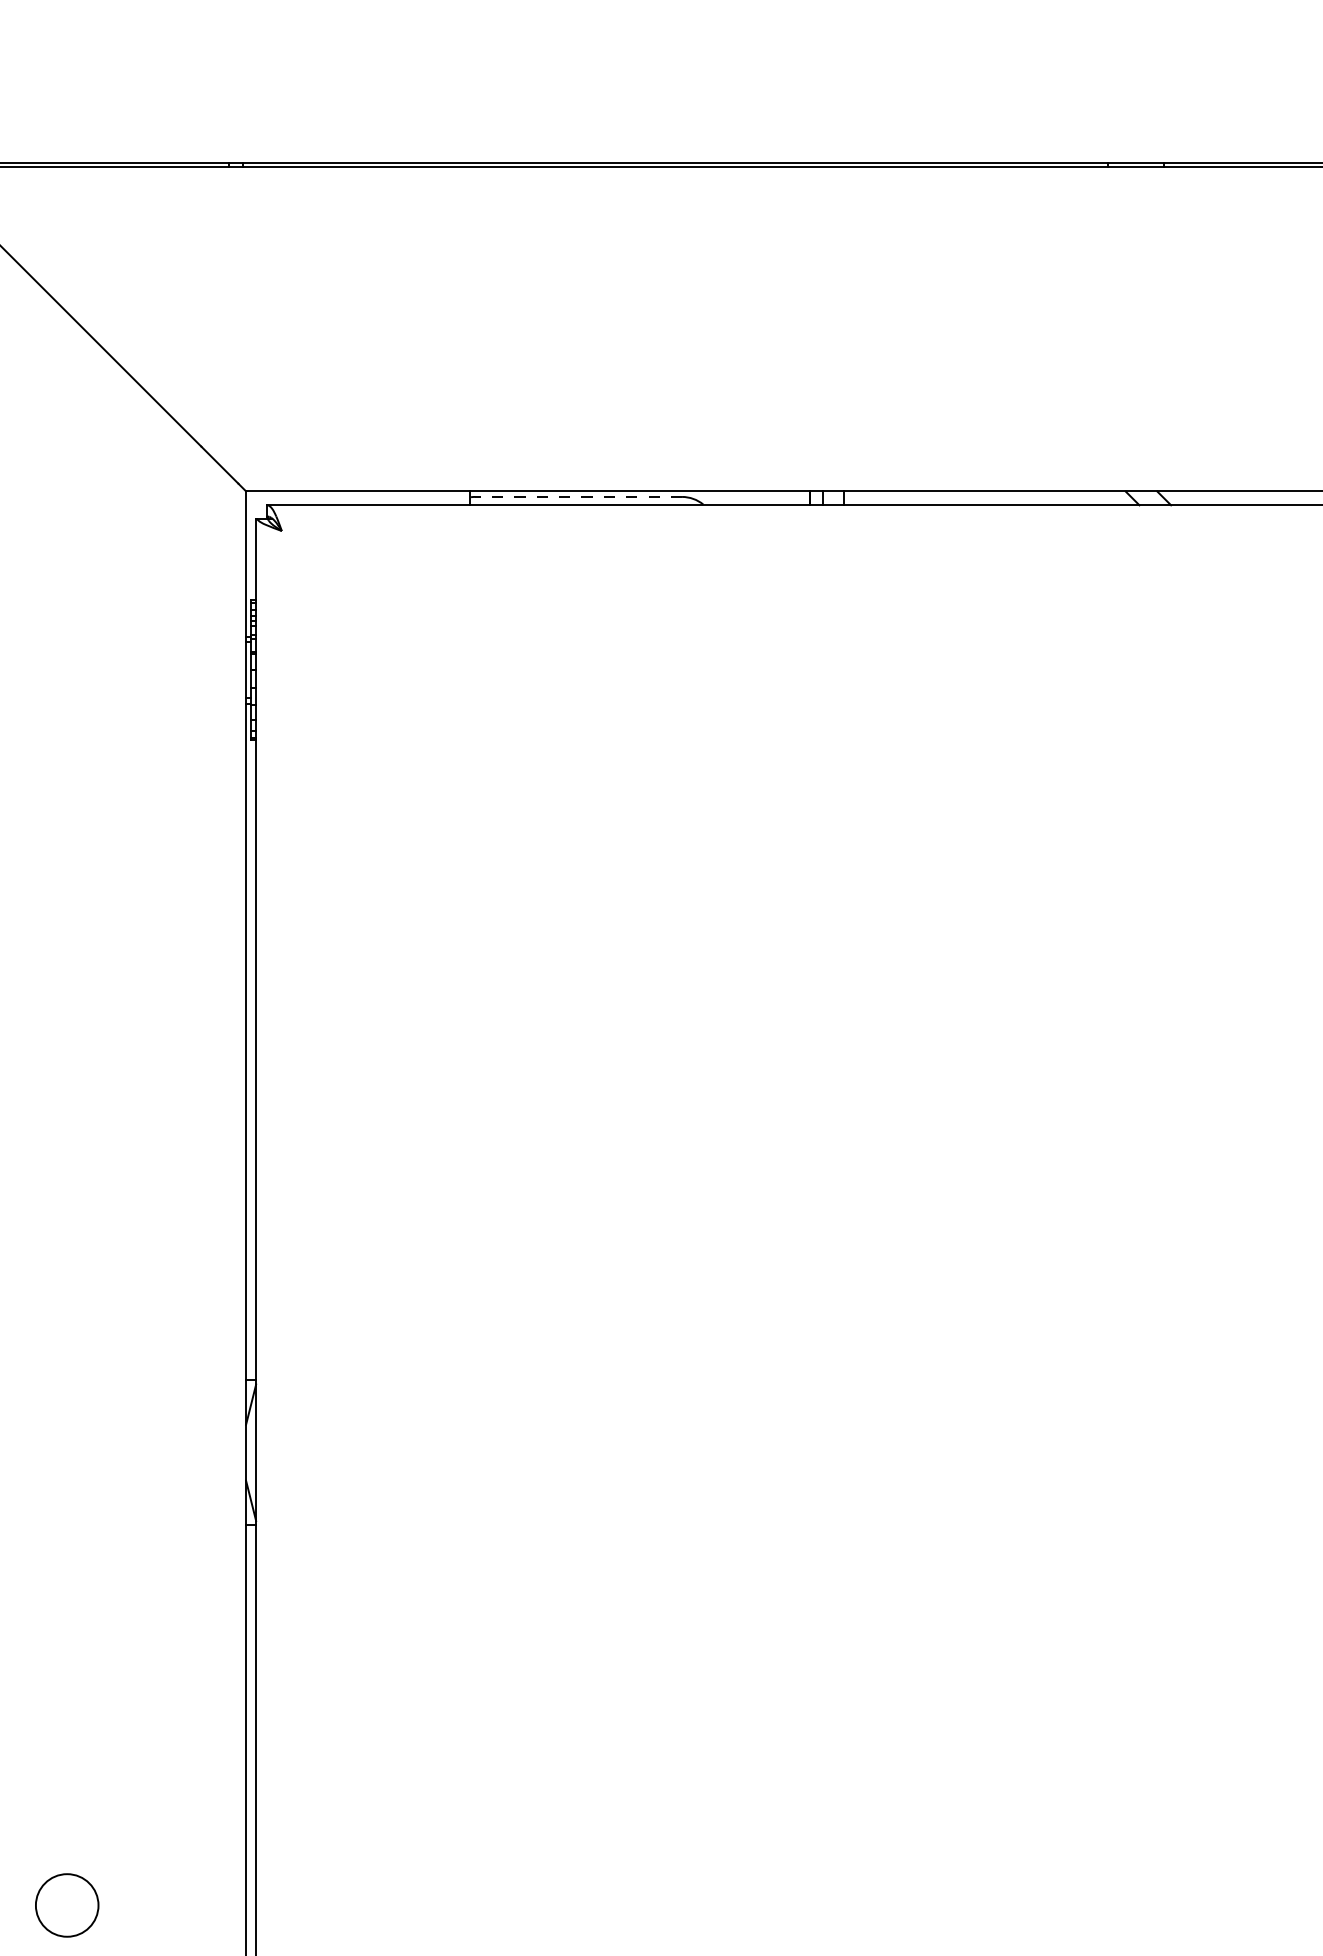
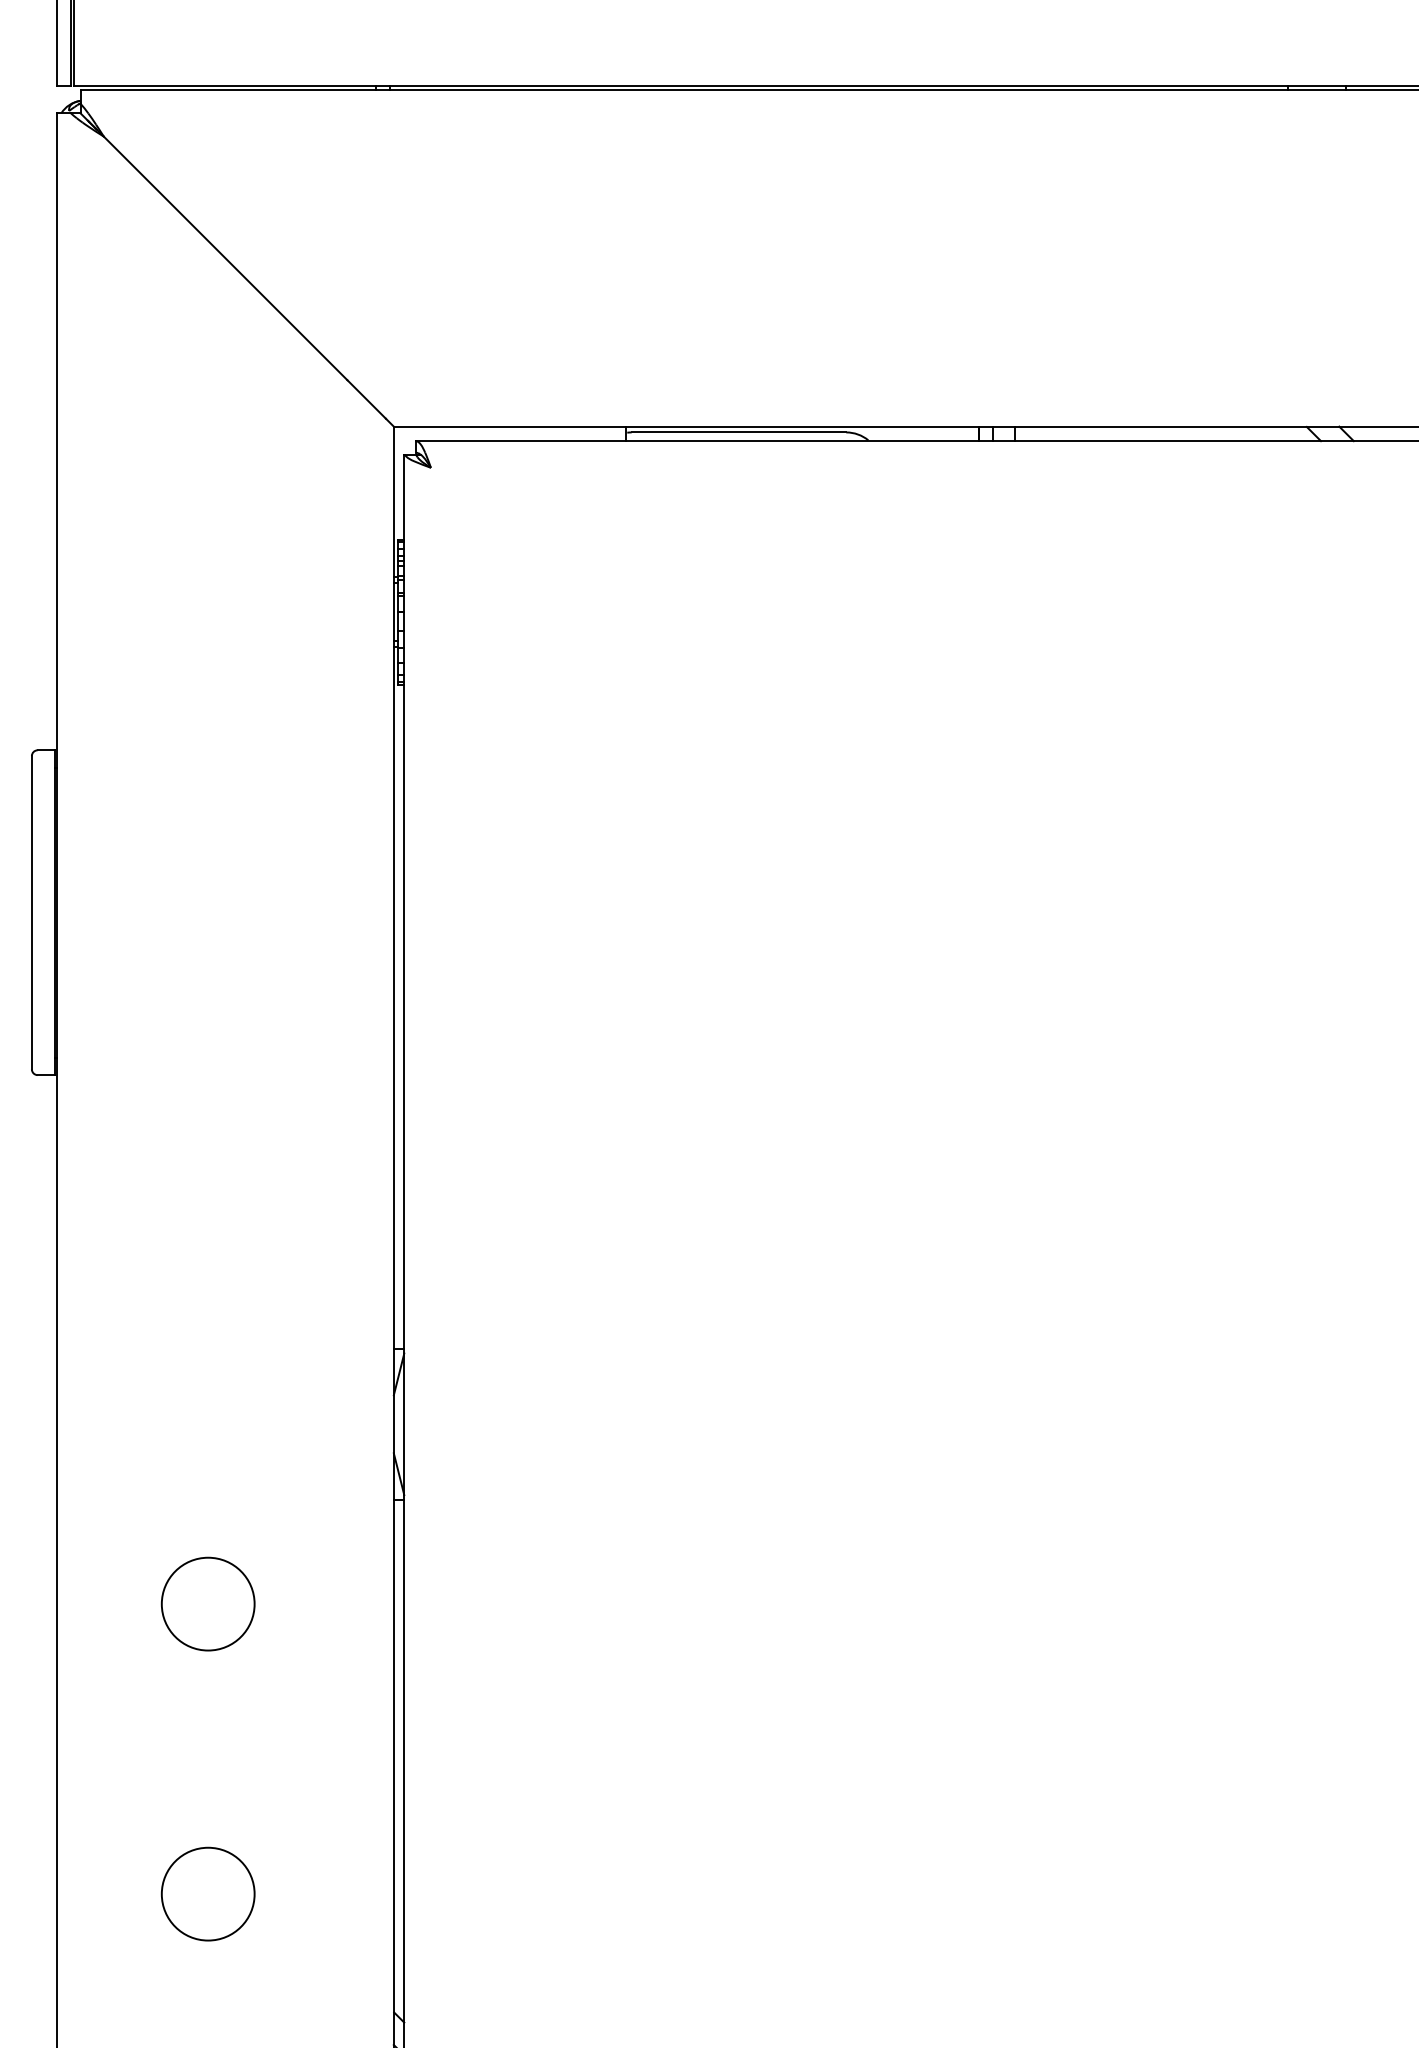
line: (578, 497) -> (738, 432), dashed -> solid
circle: (66, 1625) -> (207, 1603), added
circle: (66, 1904) -> (207, 1893), size x1.43

